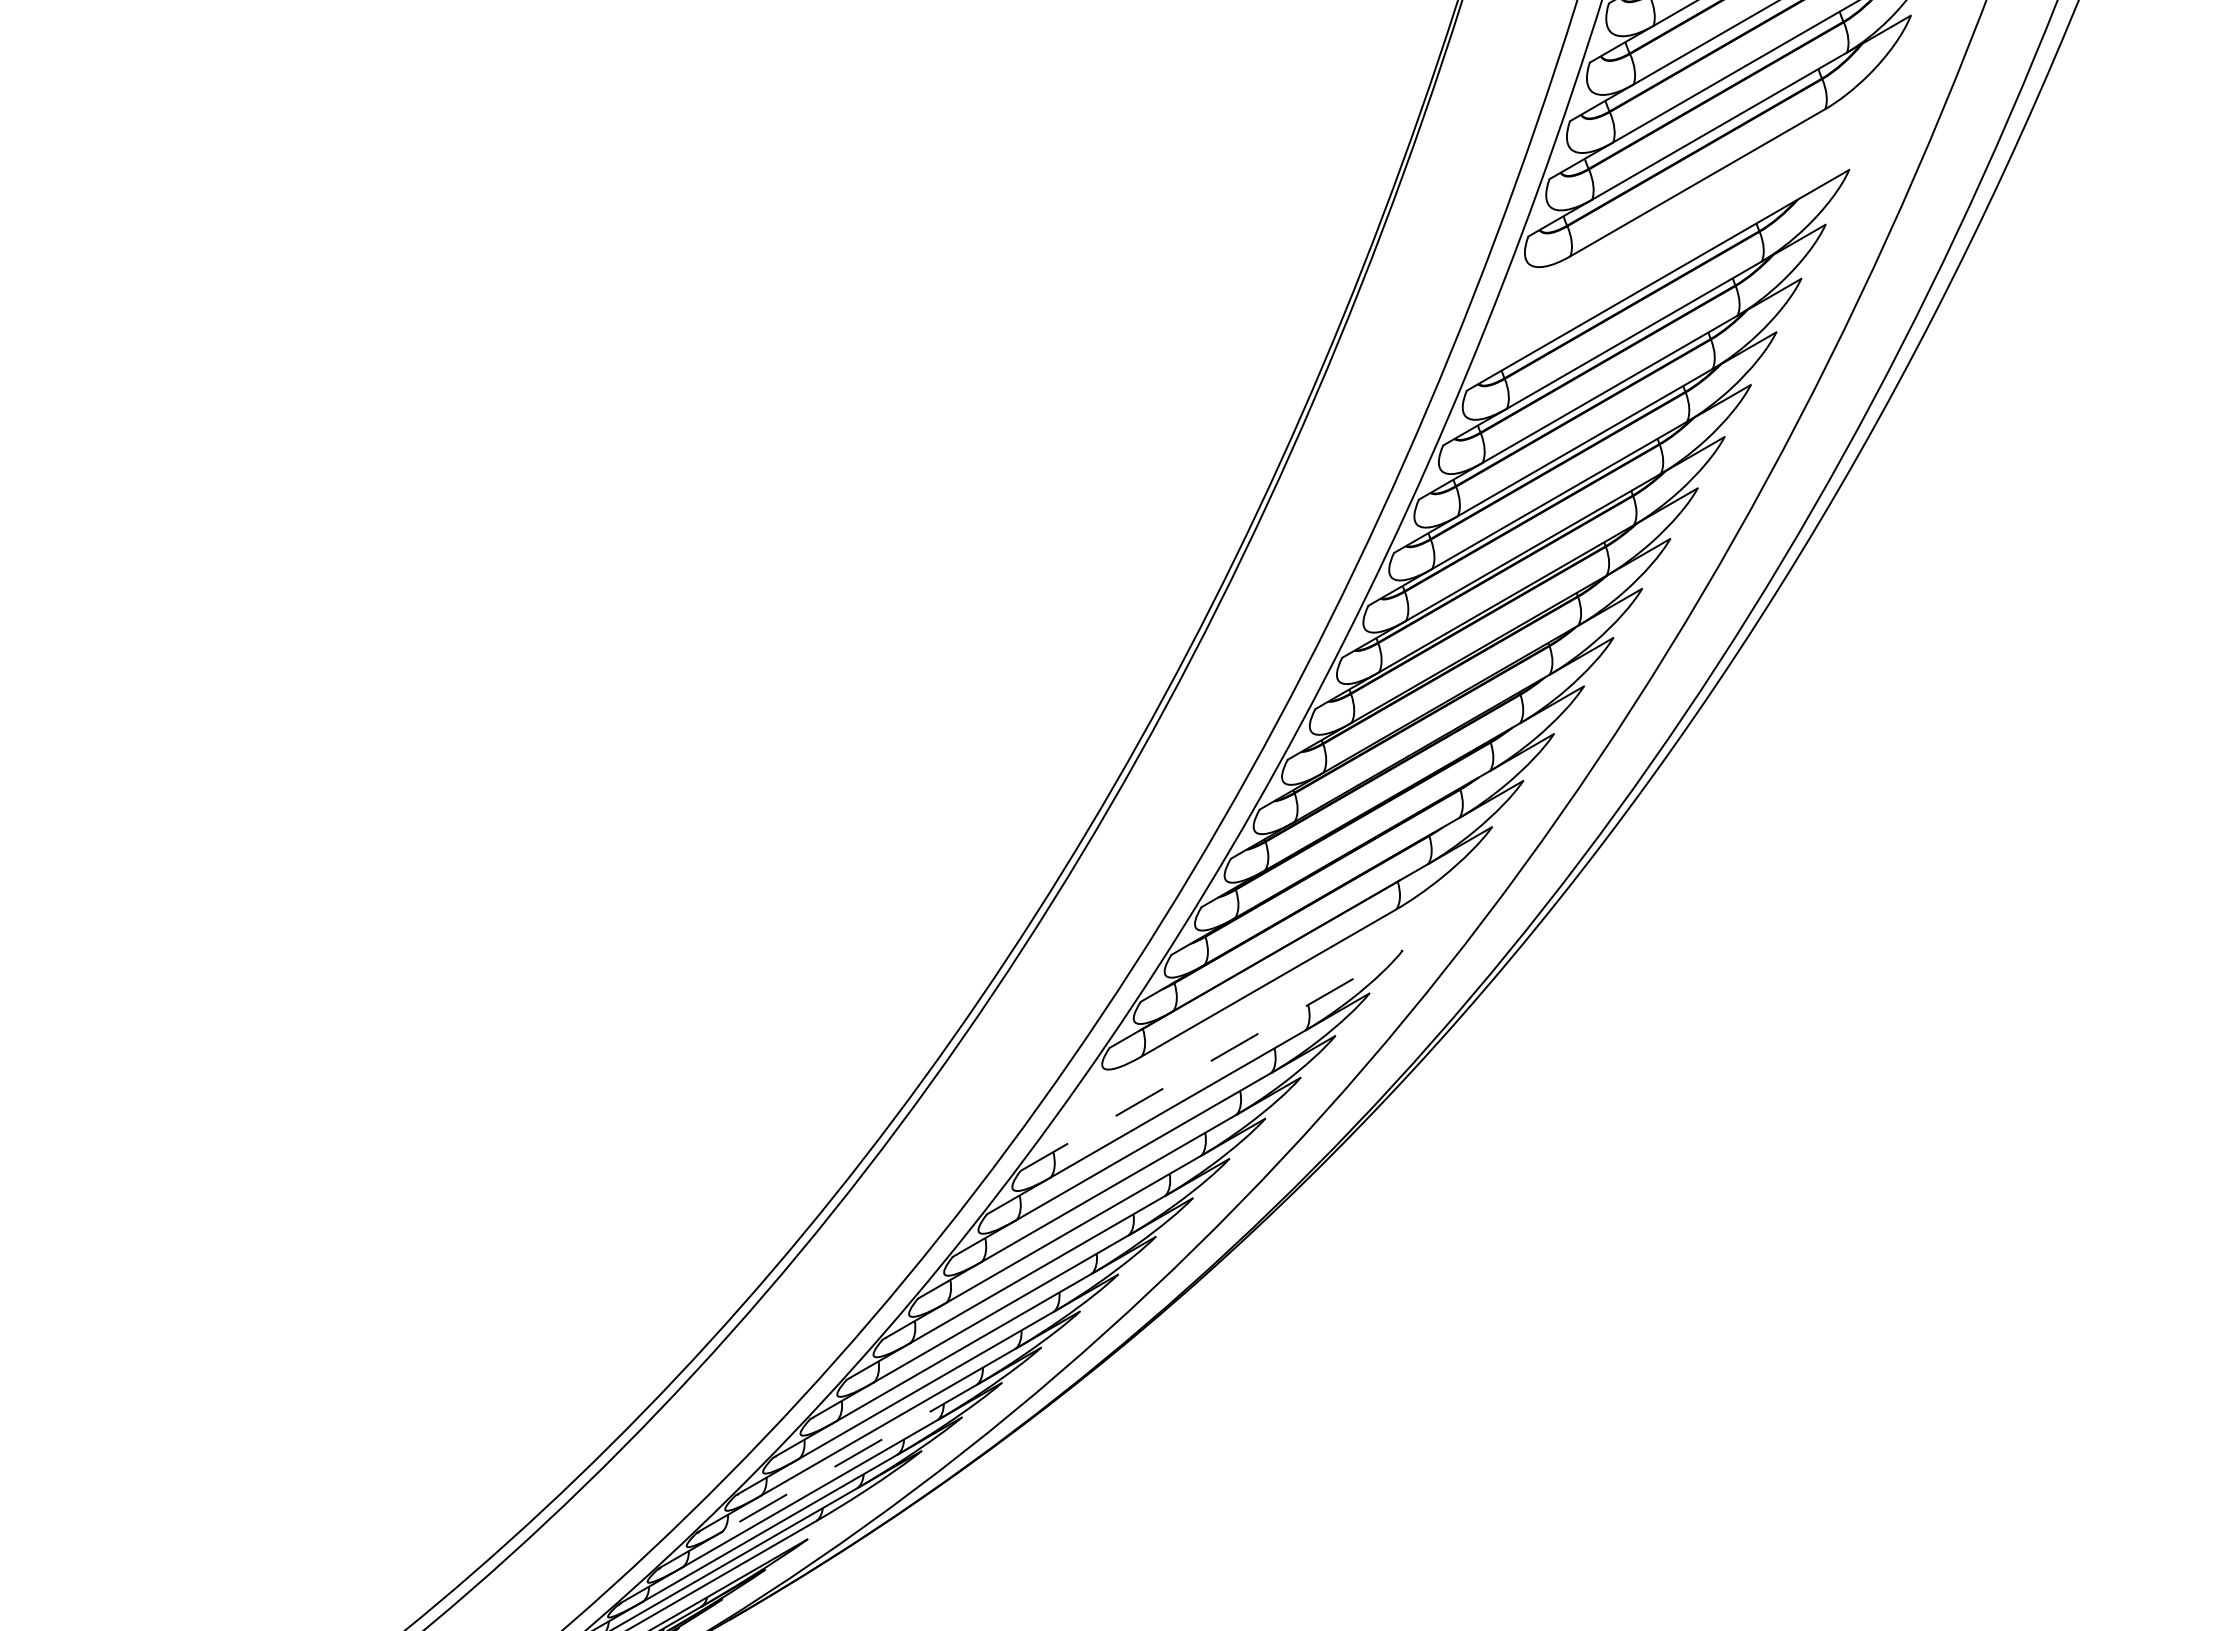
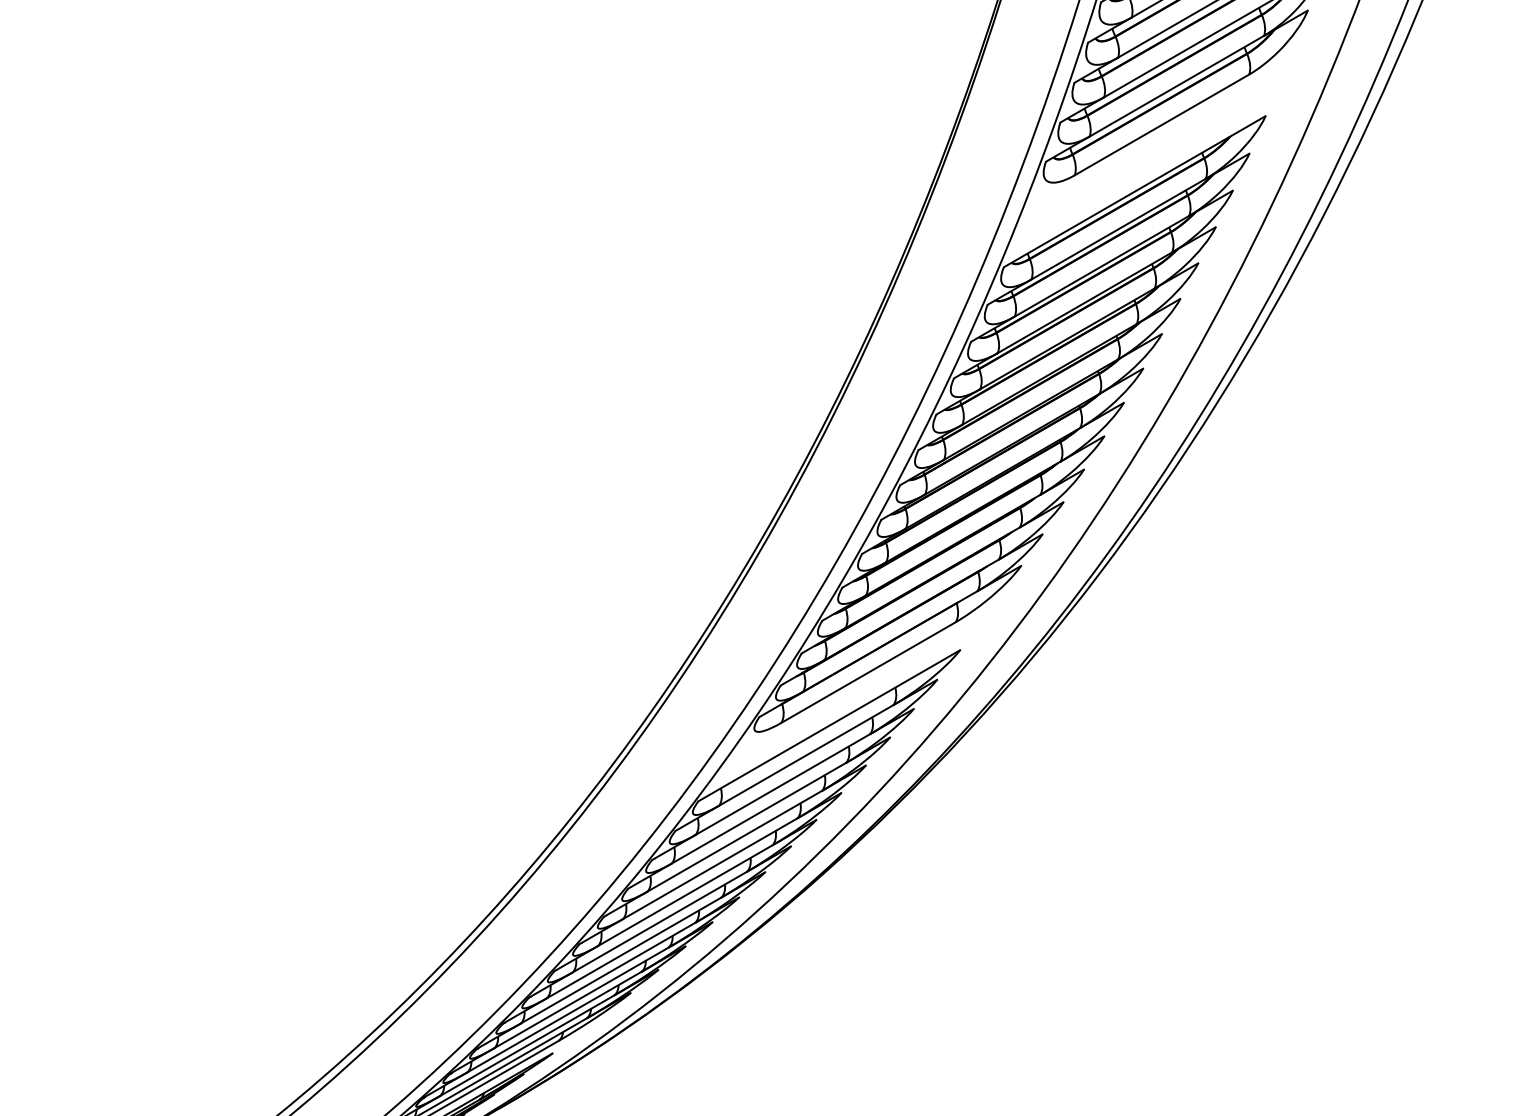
line: (1212, 1060) -> (829, 725), dashed -> solid
line: (849, 1457) -> (581, 997), dashed -> solid

